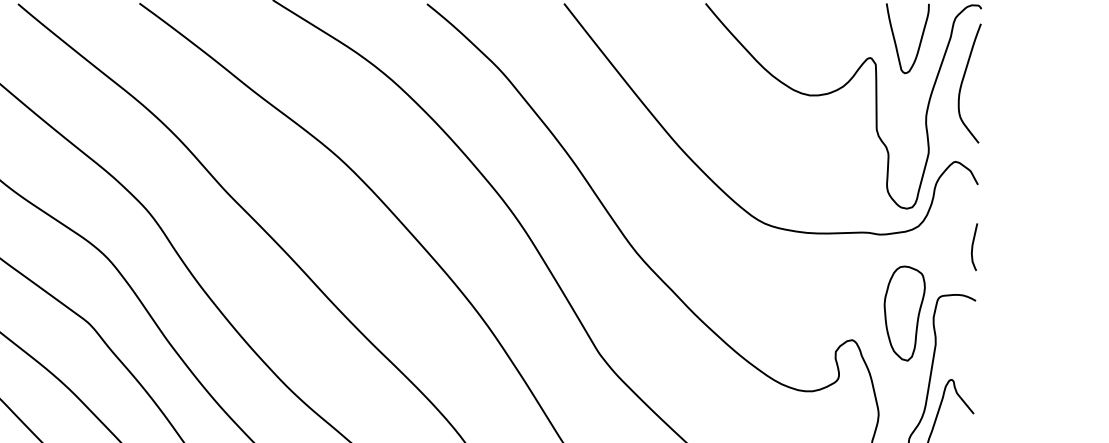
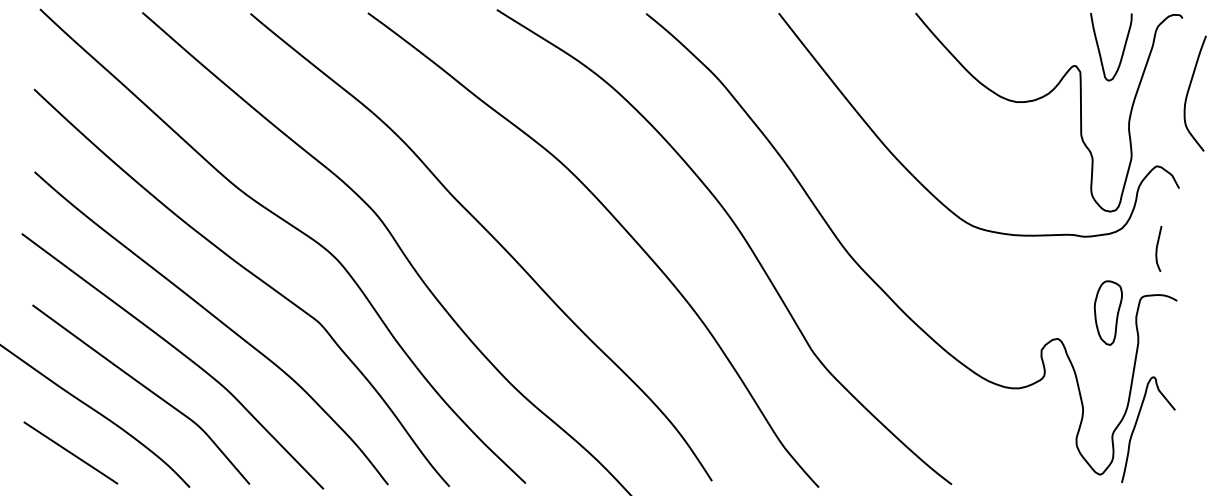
curve: (963, 80) -> (1189, 90), moved
curve: (973, 246) -> (1157, 248), moved
part: (904, 312) -> (1108, 312), size x0.7

